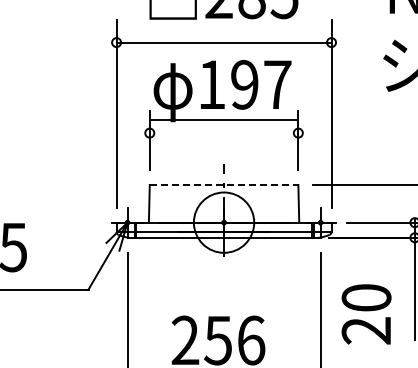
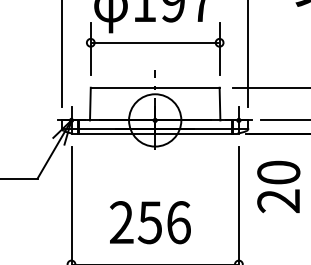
line: (223, 120) -> (154, 43), moved
line: (224, 184) -> (155, 87), dashed -> solid
text: (366, 314) -> (278, 187), moved

